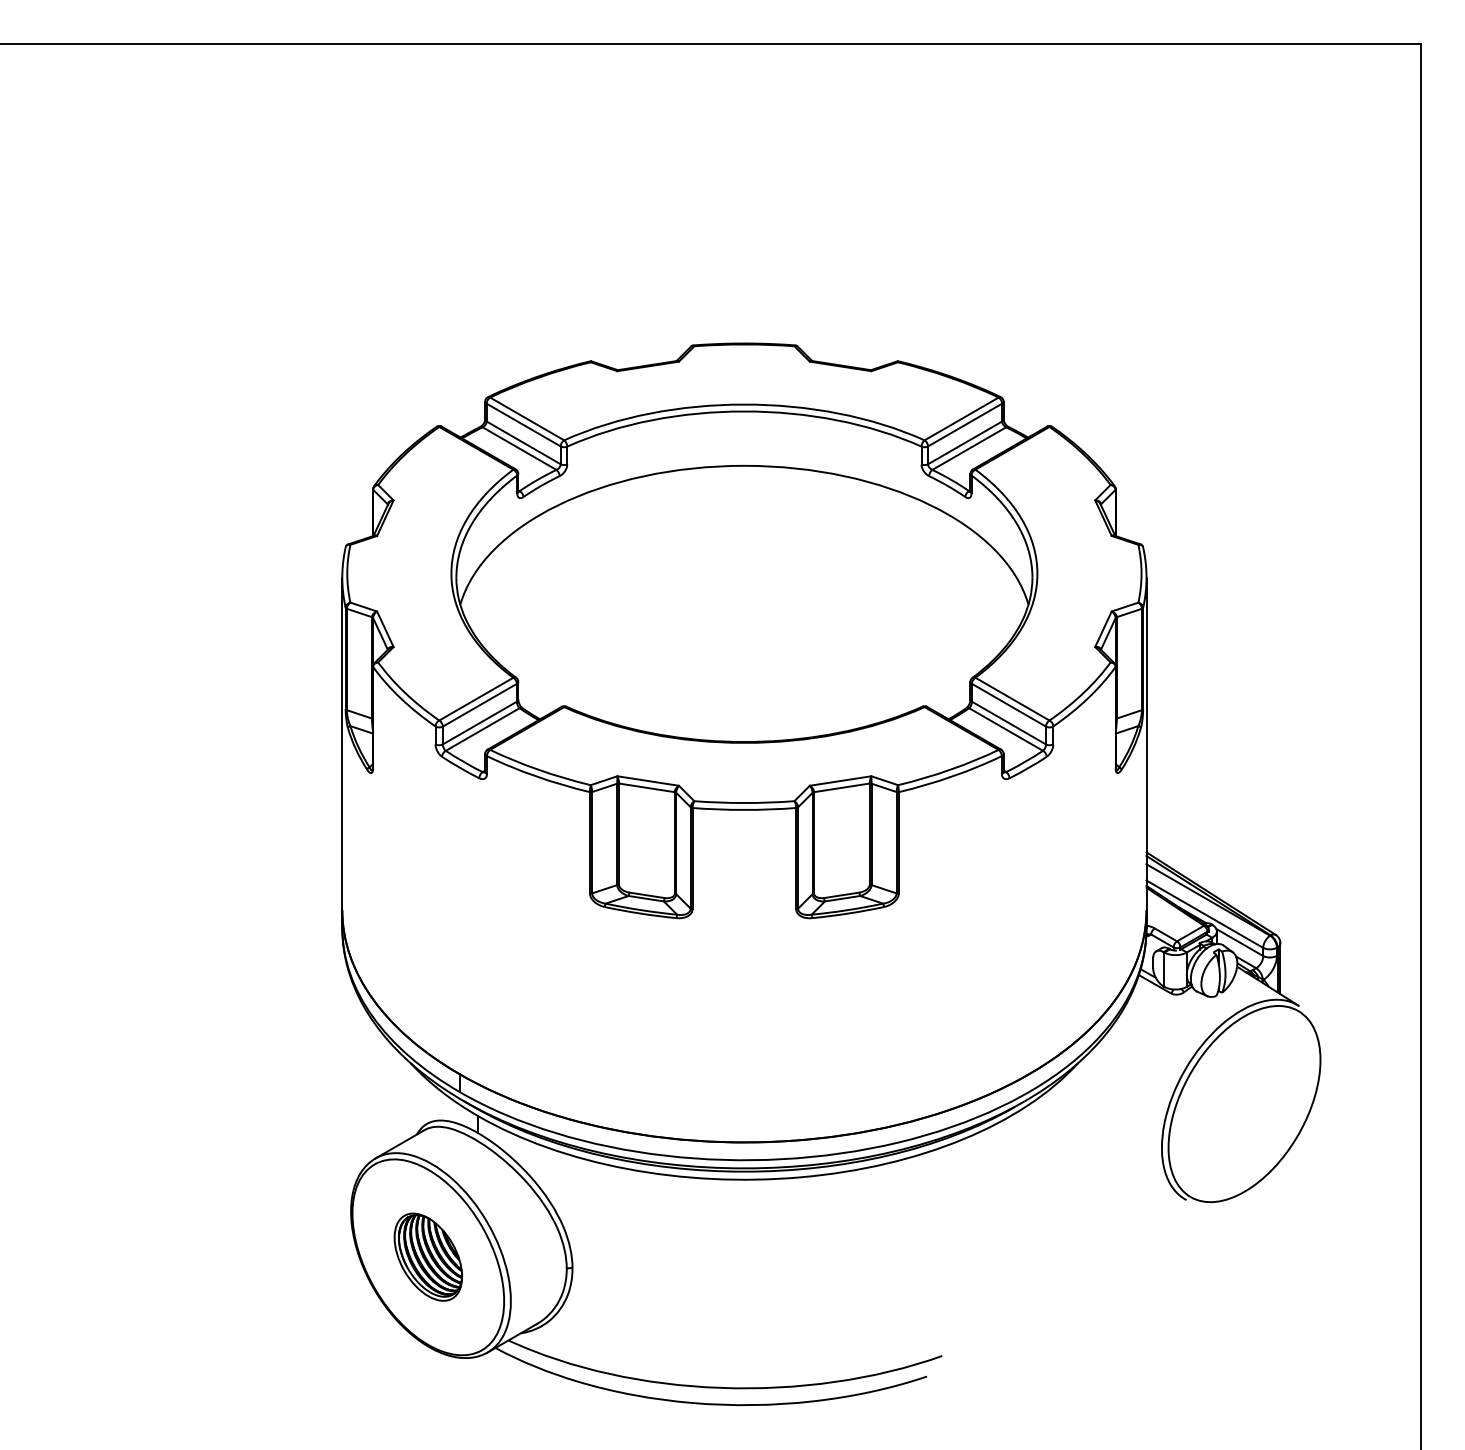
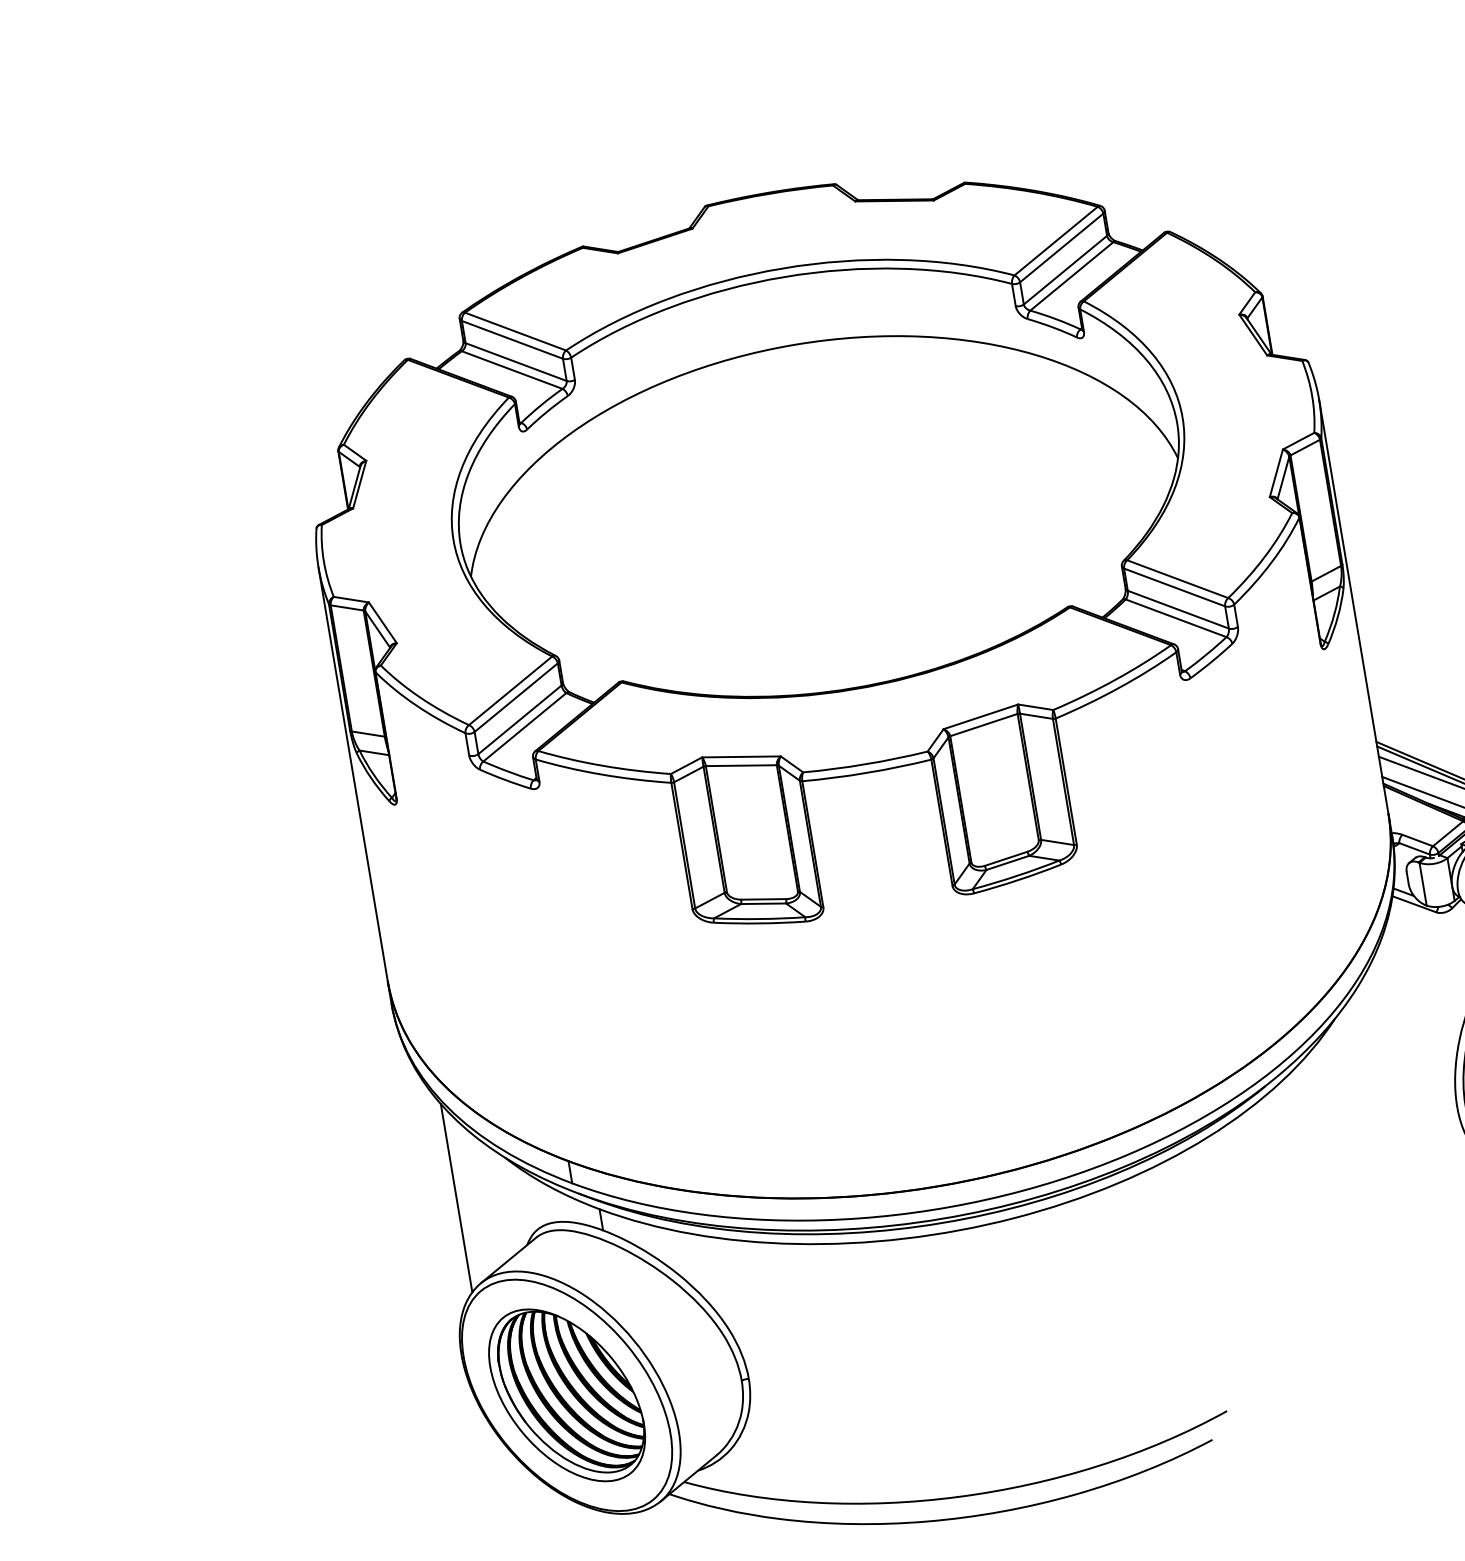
line: (367, 1088) -> (456, 1197), added
part: (428, 1256) -> (567, 1394), size x1.67

